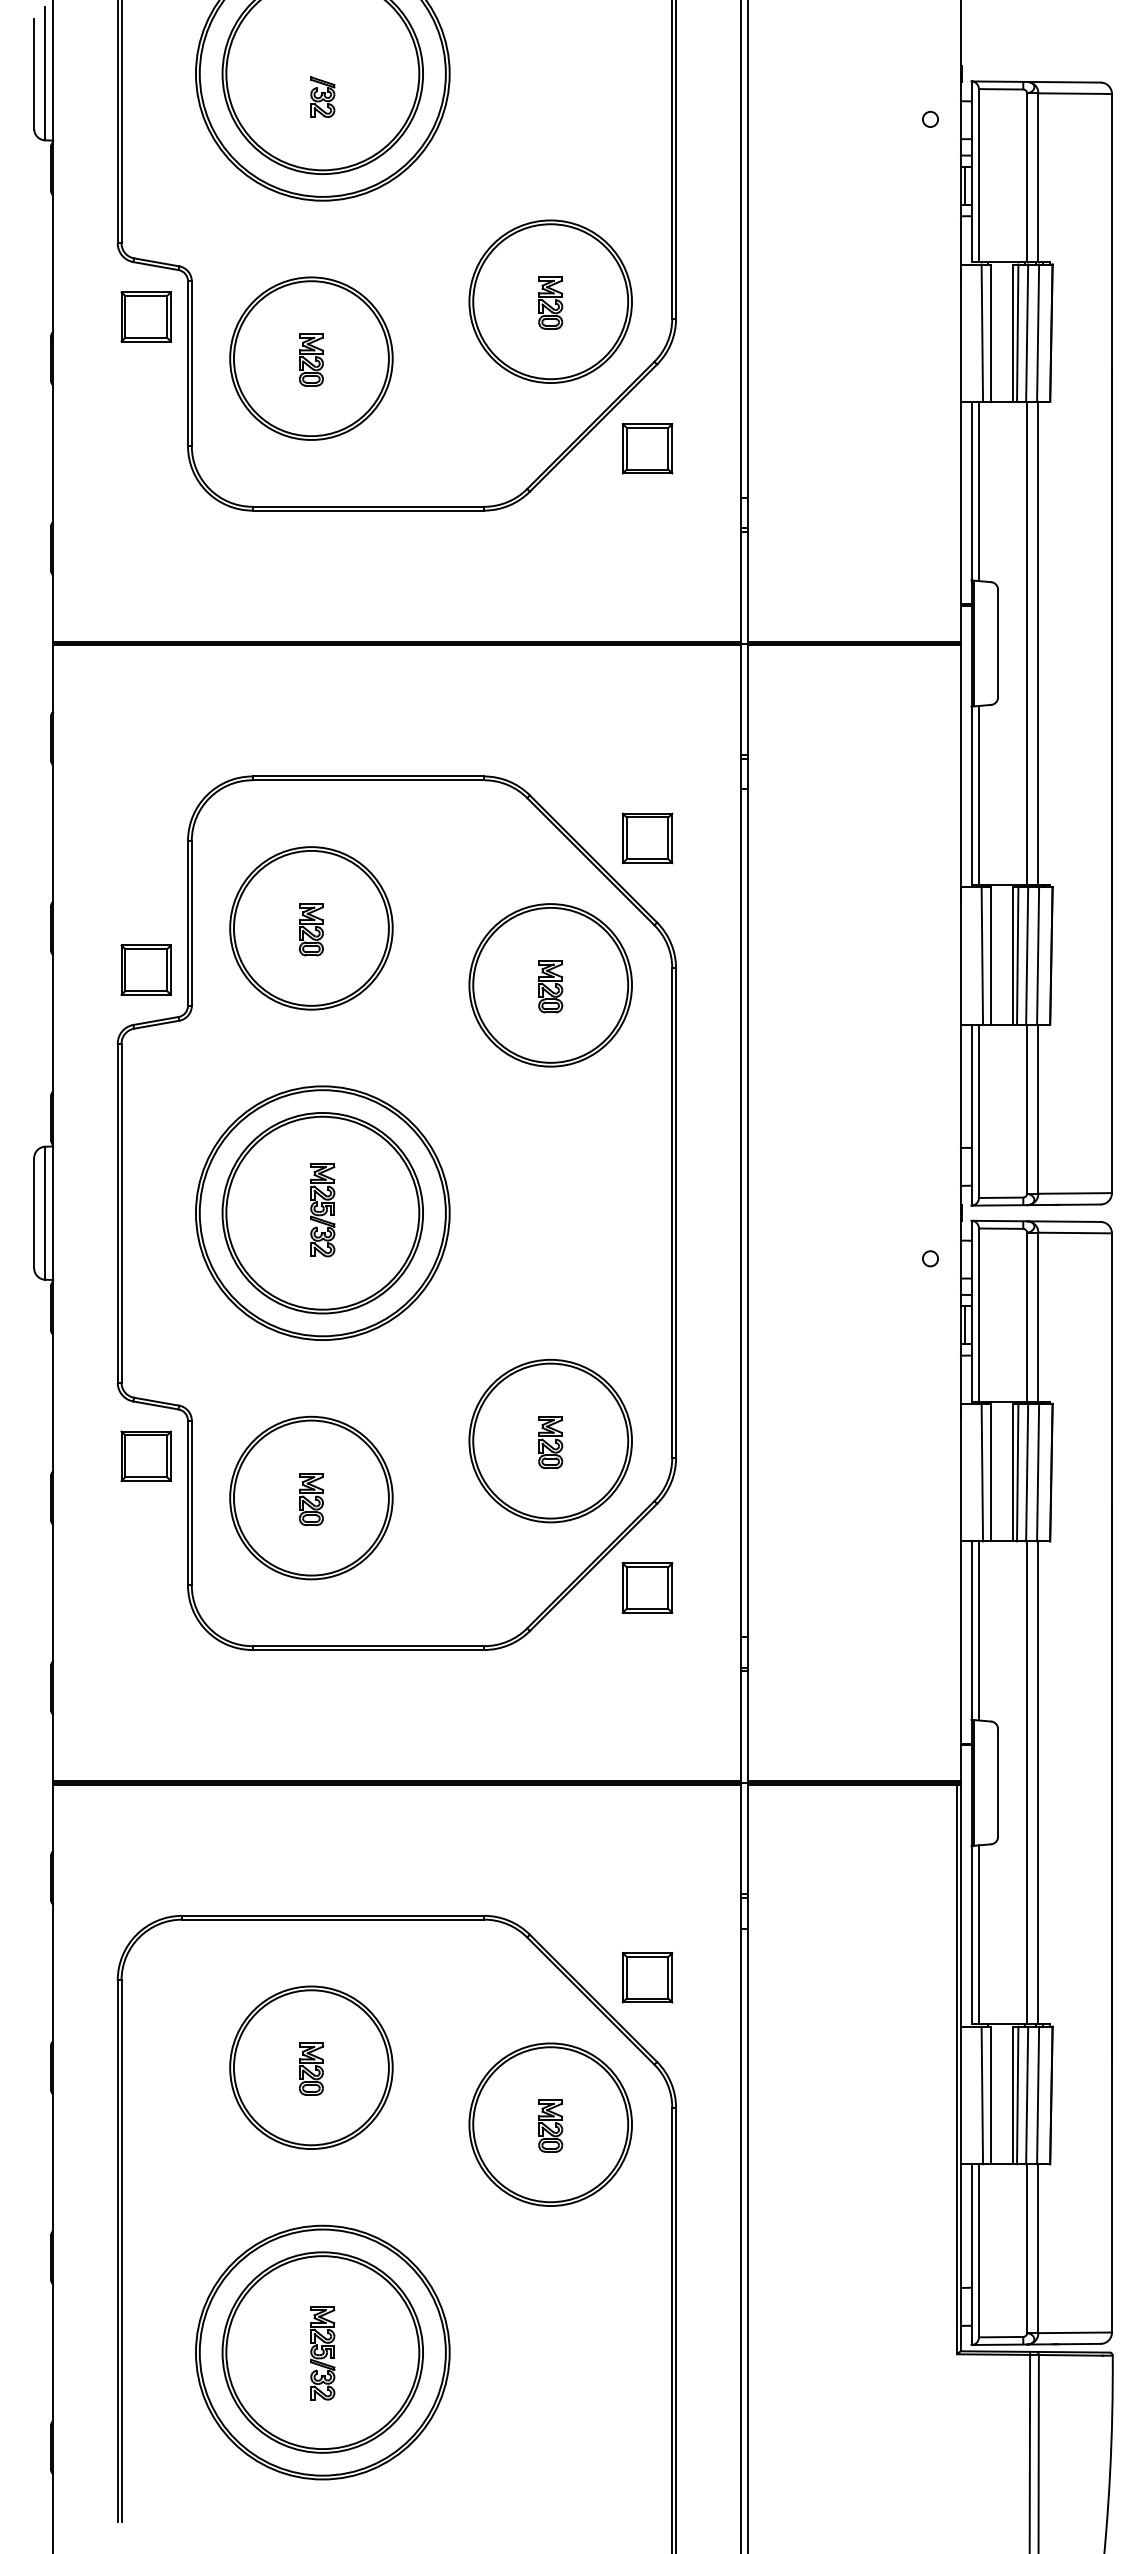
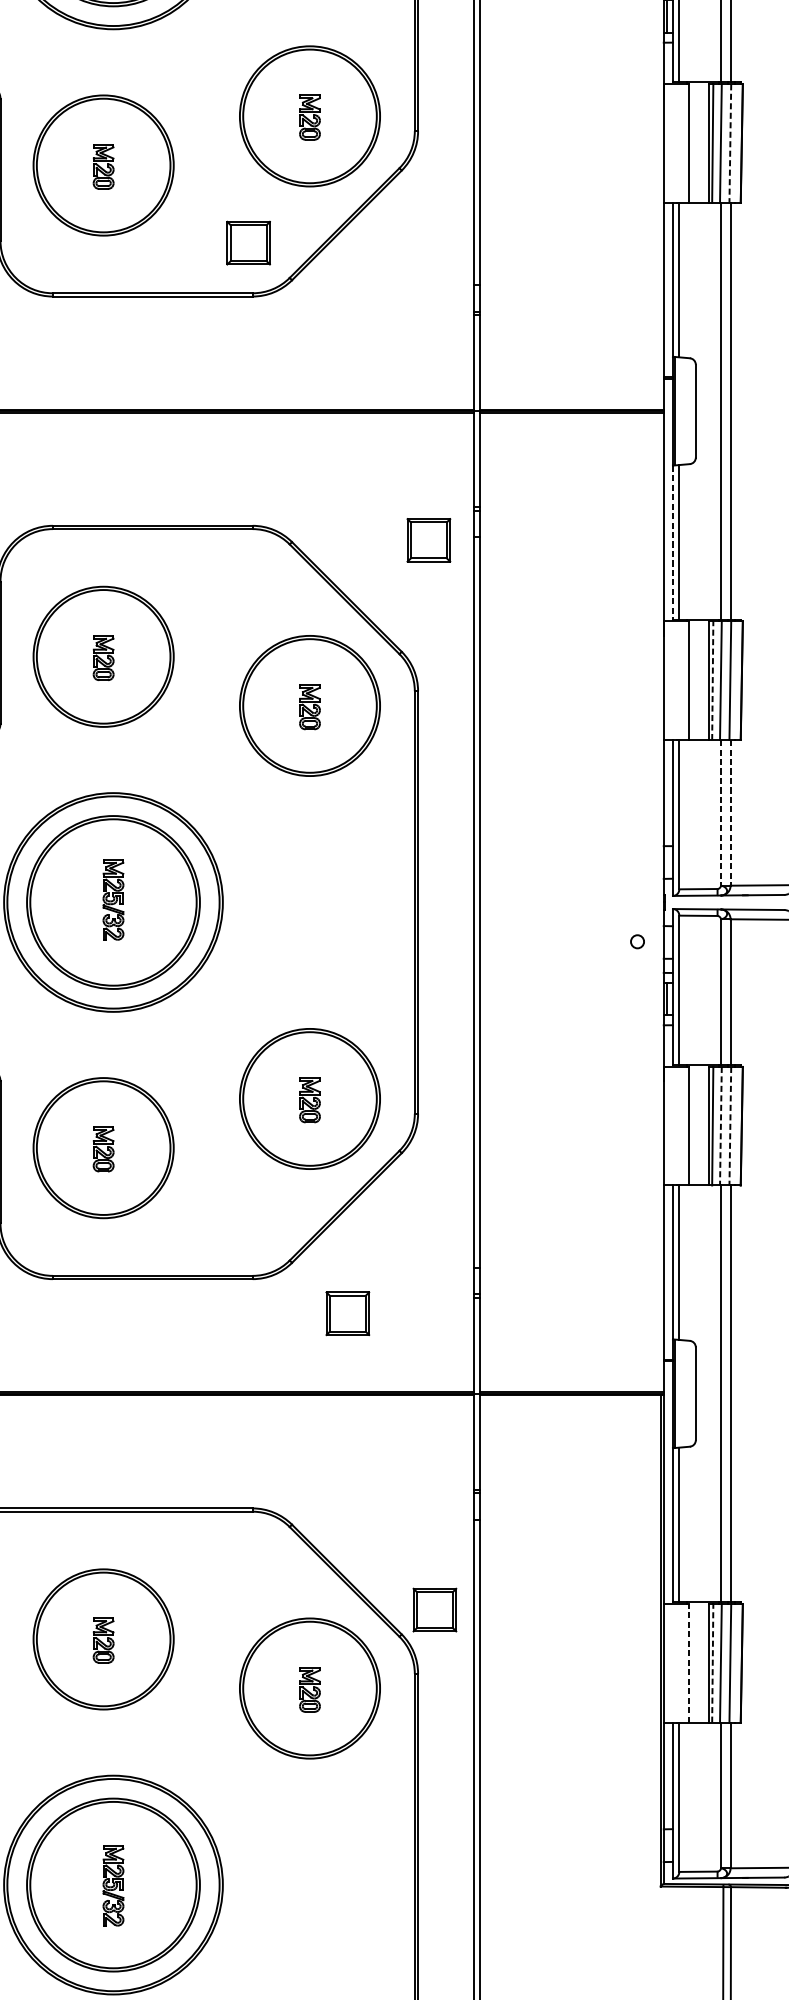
line: (982, 333) -> (682, 143), removed
line: (1038, 333) -> (730, 143), solid -> dashed
part: (647, 448) -> (248, 242), moved
line: (971, 796) -> (672, 543), solid -> dashed
part: (647, 838) -> (428, 540), moved
line: (982, 955) -> (682, 680), removed
line: (1017, 956) -> (712, 681), solid -> dashed
line: (1027, 1109) -> (721, 813), solid -> dashed
line: (1038, 1109) -> (730, 813), solid -> dashed
line: (982, 1472) -> (682, 1126), removed
line: (1027, 1472) -> (721, 1126), solid -> dashed
line: (1038, 1472) -> (730, 1126), solid -> dashed
part: (647, 1587) -> (347, 1313), moved
part: (647, 1977) -> (434, 1609), moved
line: (982, 2095) -> (682, 1663), removed
line: (990, 2095) -> (689, 1663), solid -> dashed
line: (1017, 2095) -> (712, 1663), solid -> dashed

